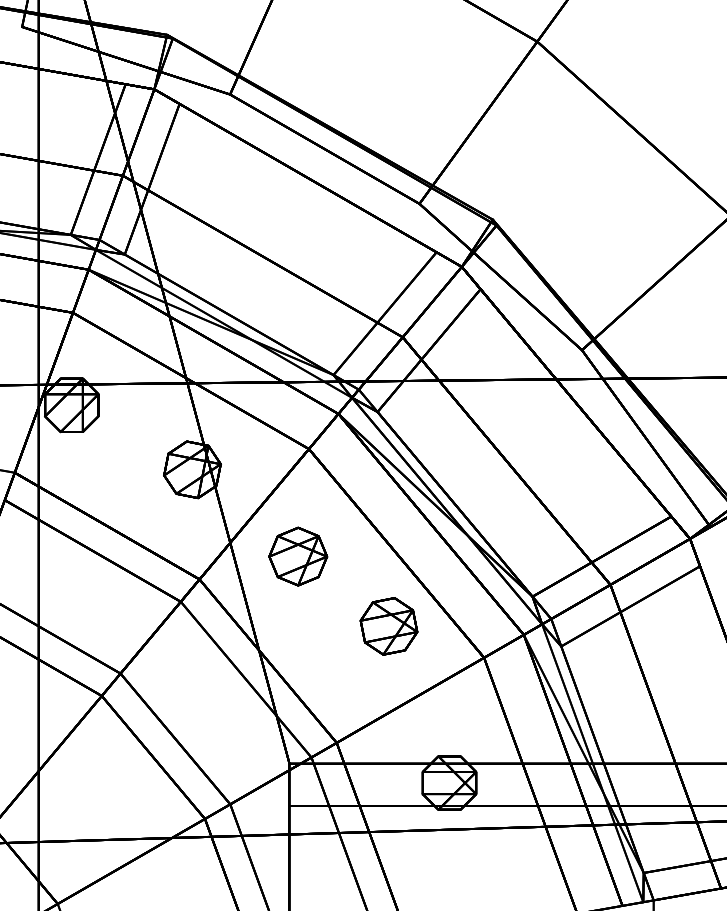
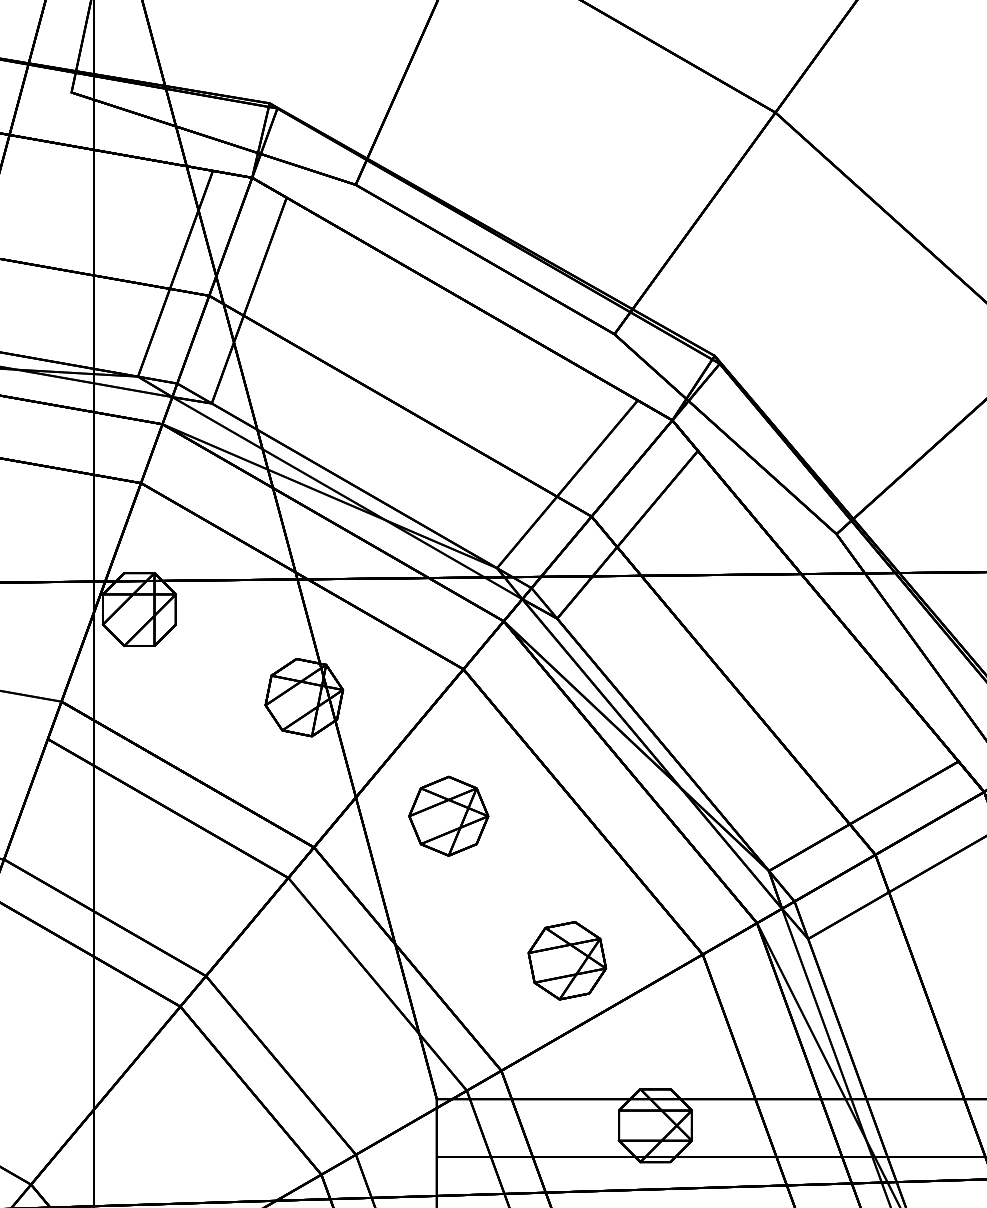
part: (388, 626) -> (566, 960), moved

